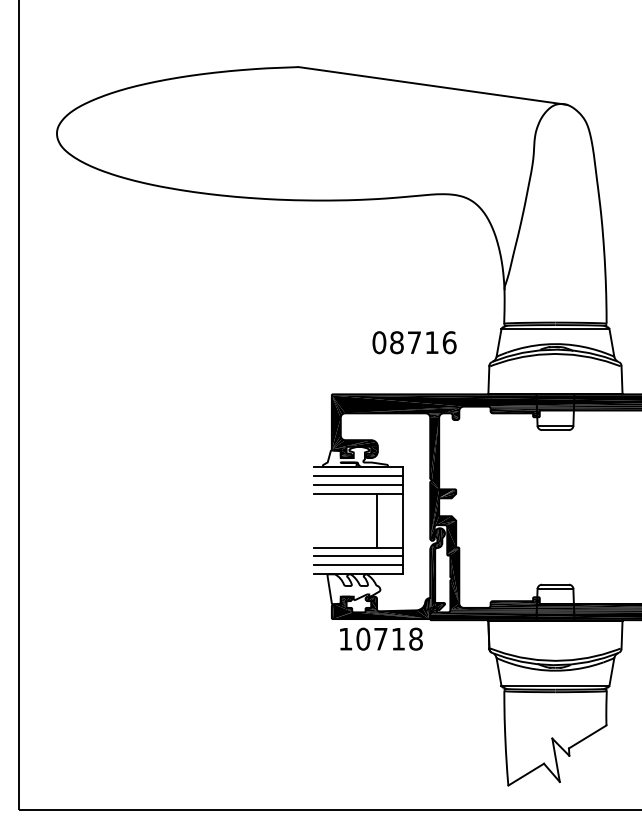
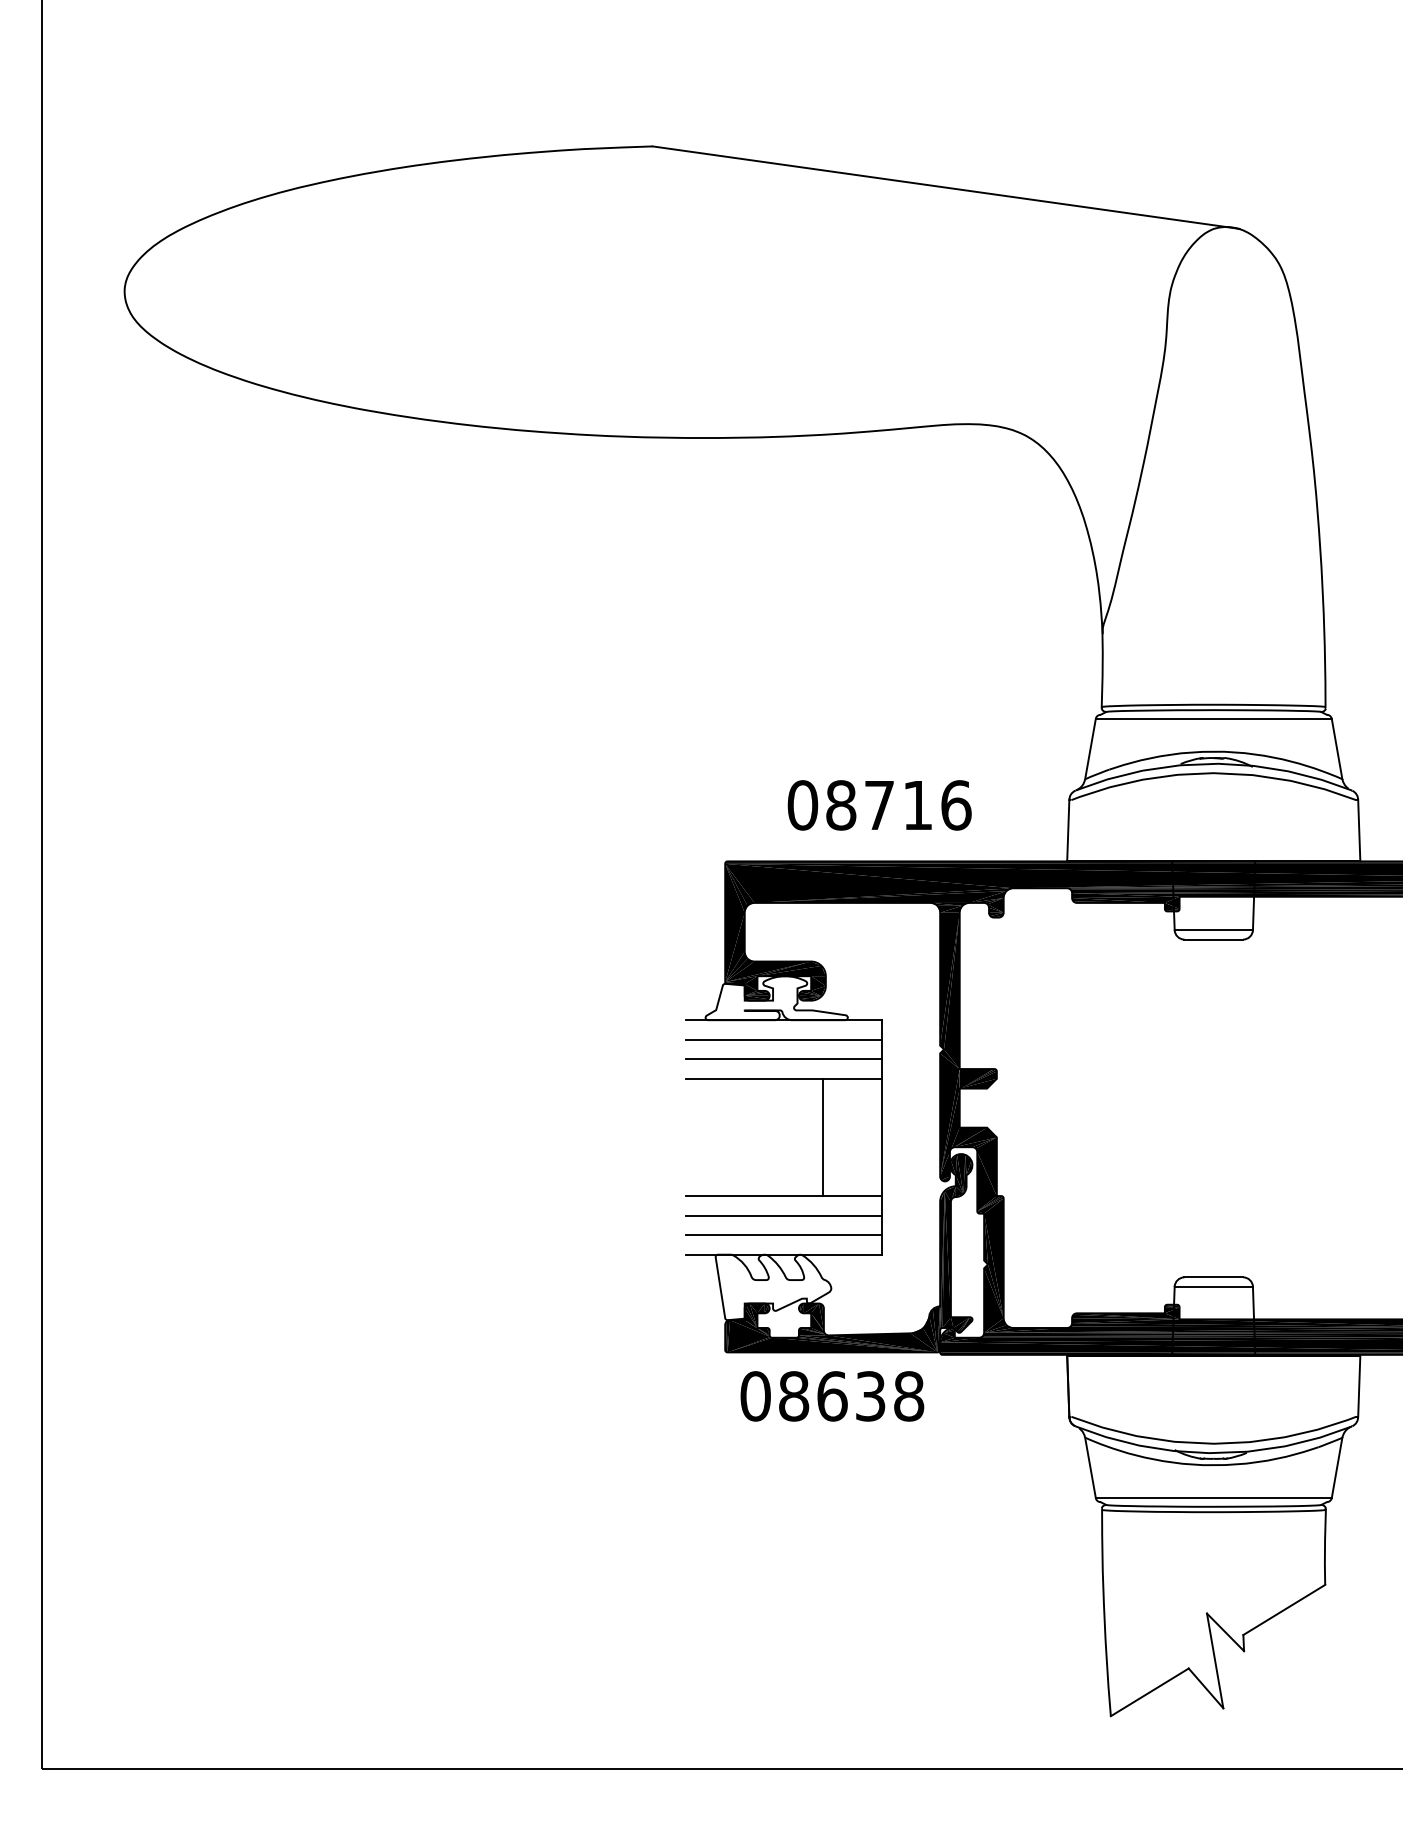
text: (414, 342) -> (879, 804), moved
text: (371, 638) -> (811, 1394), 10718 -> 08638

